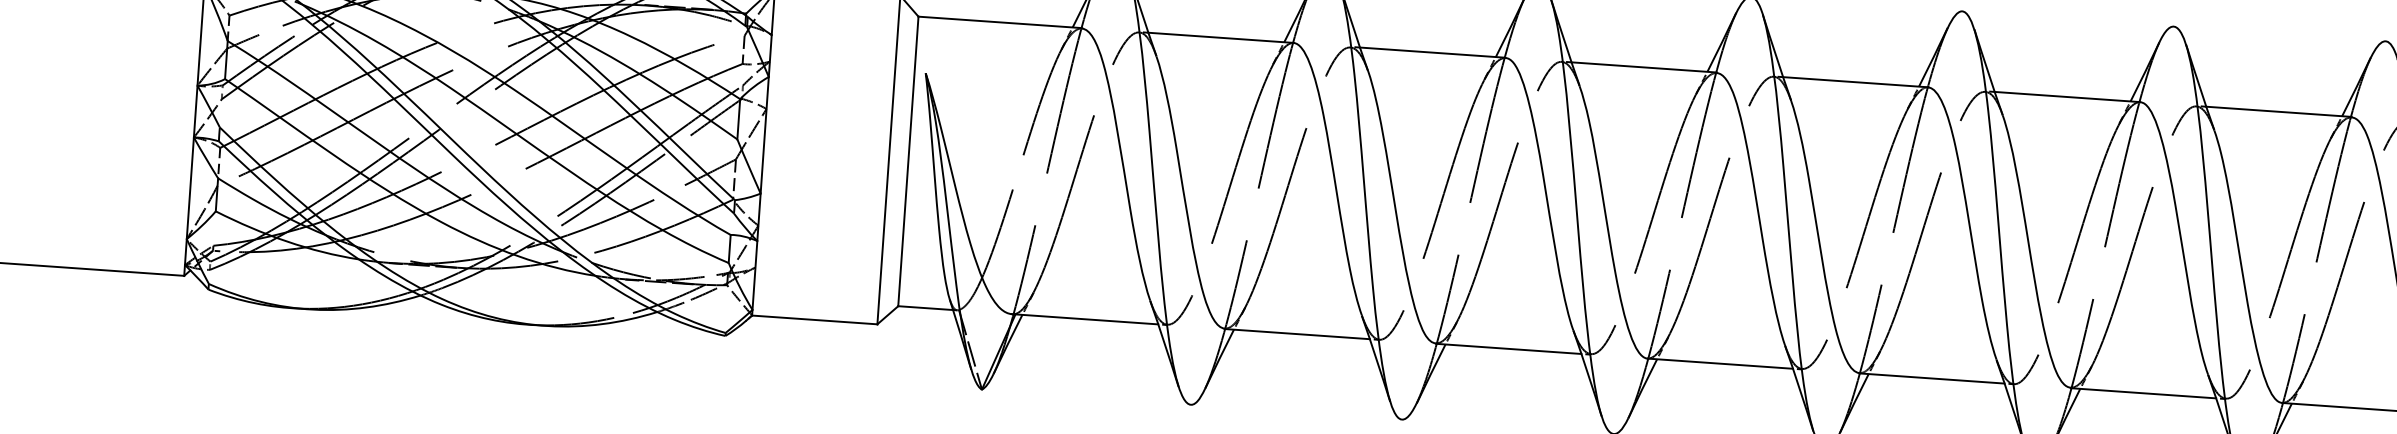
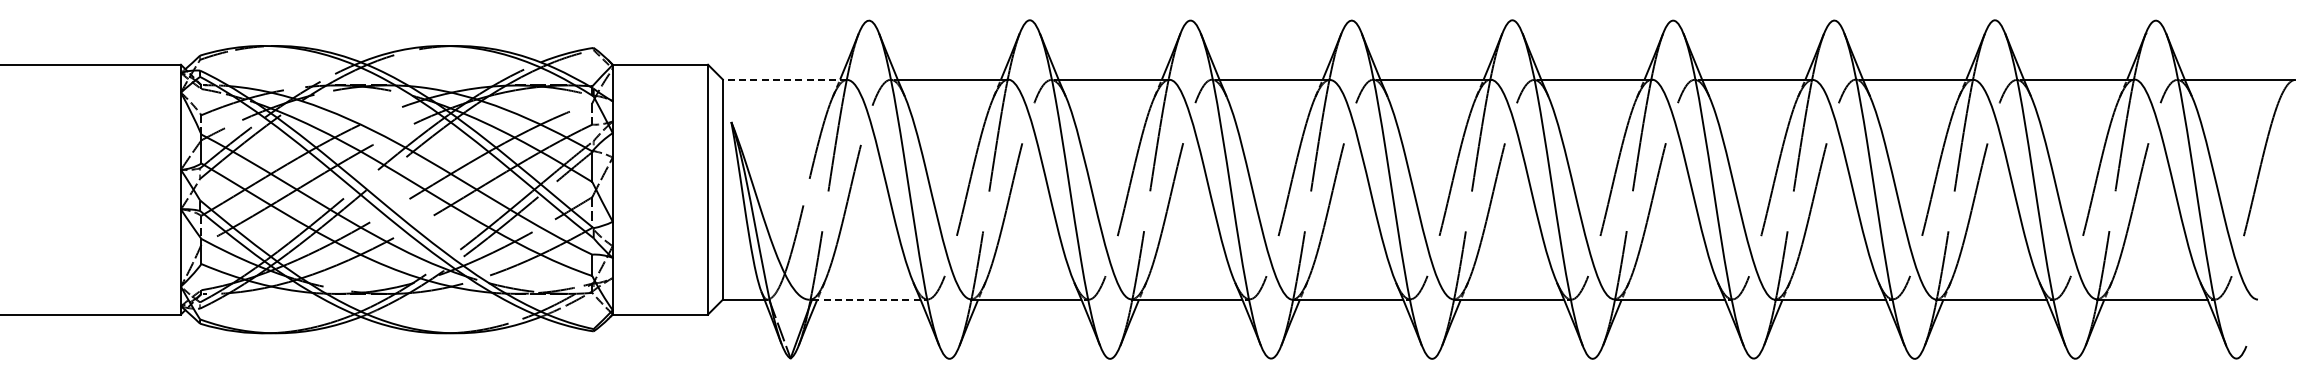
line: (999, 22) -> (784, 79), solid -> dashed
line: (1084, 318) -> (864, 299), solid -> dashed

